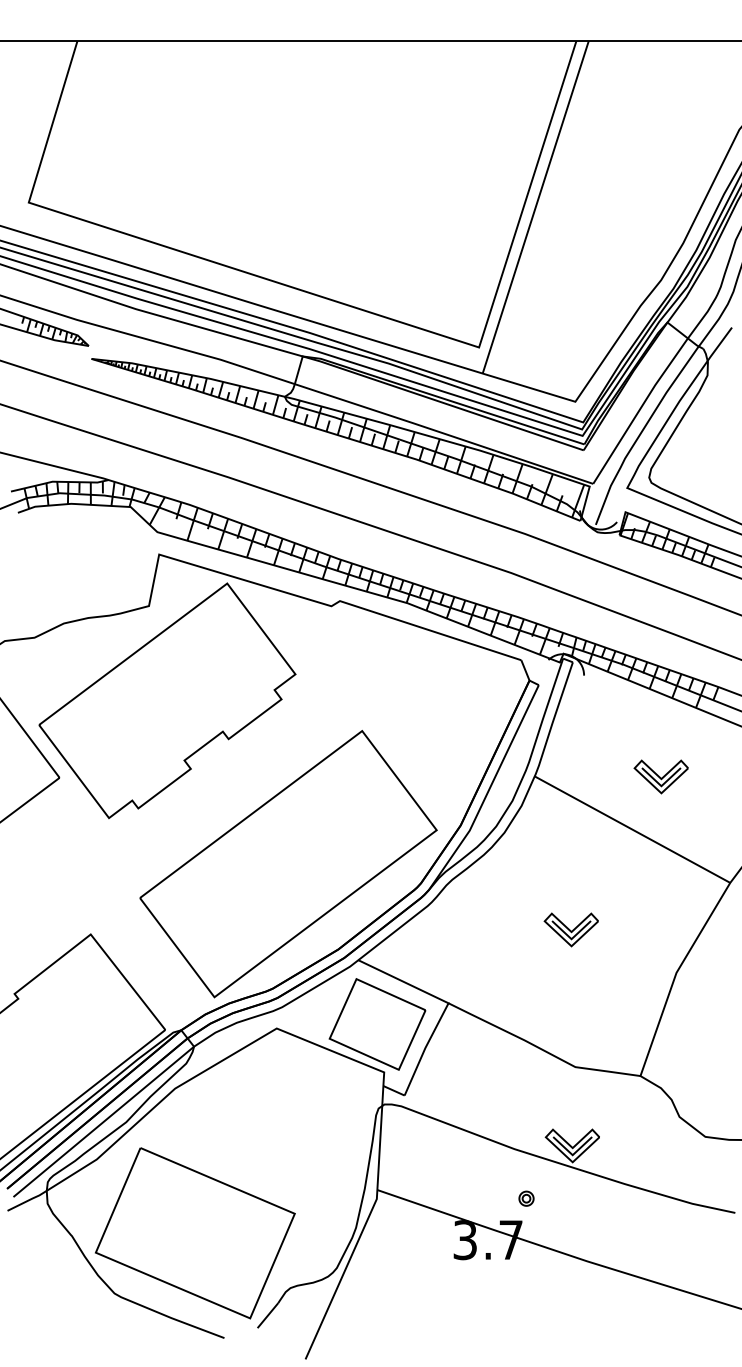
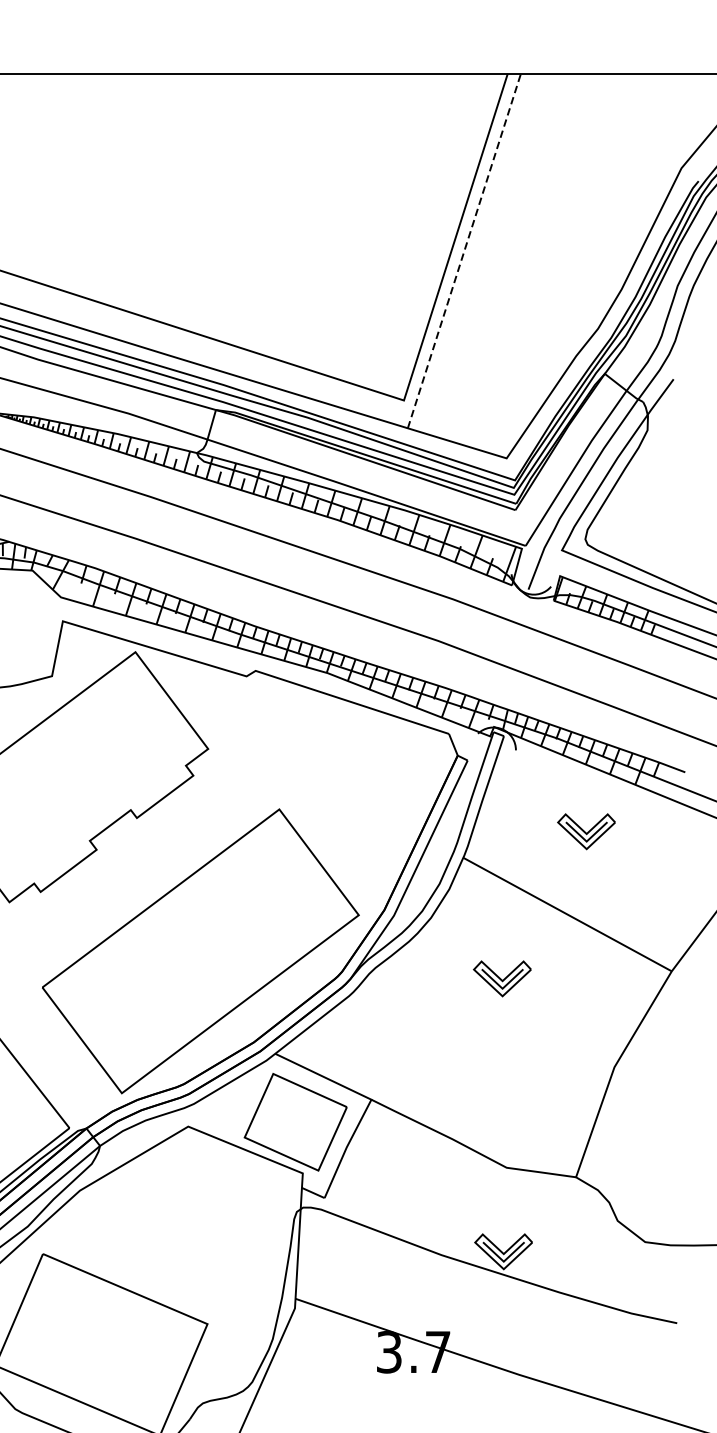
line: (535, 207) -> (464, 251), solid -> dashed
part: (660, 776) -> (585, 831), moved
part: (570, 929) -> (501, 978), moved
part: (526, 1198) -> (454, 1307), removed

